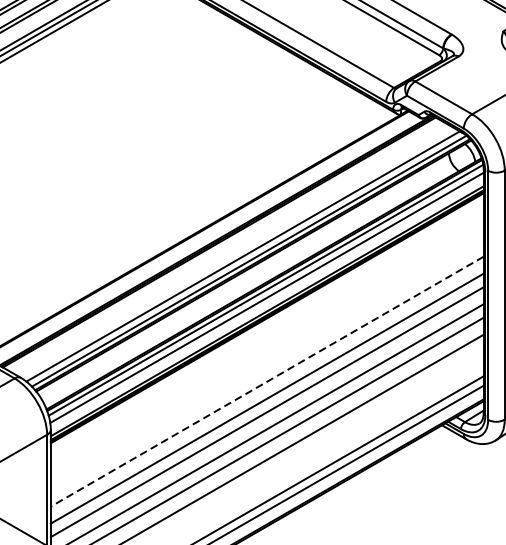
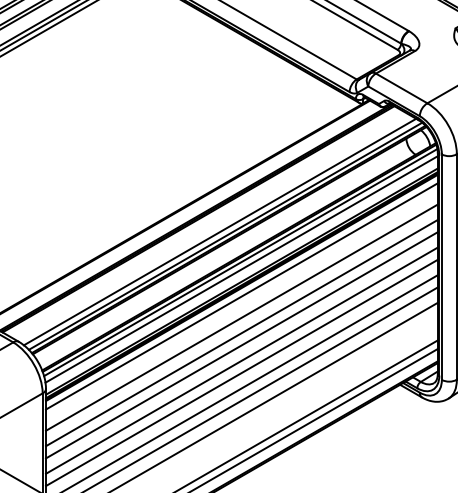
line: (266, 327) -> (241, 296), added
line: (266, 350) -> (241, 317), added
line: (266, 367) -> (241, 332), added
line: (266, 381) -> (241, 345), dashed -> solid

